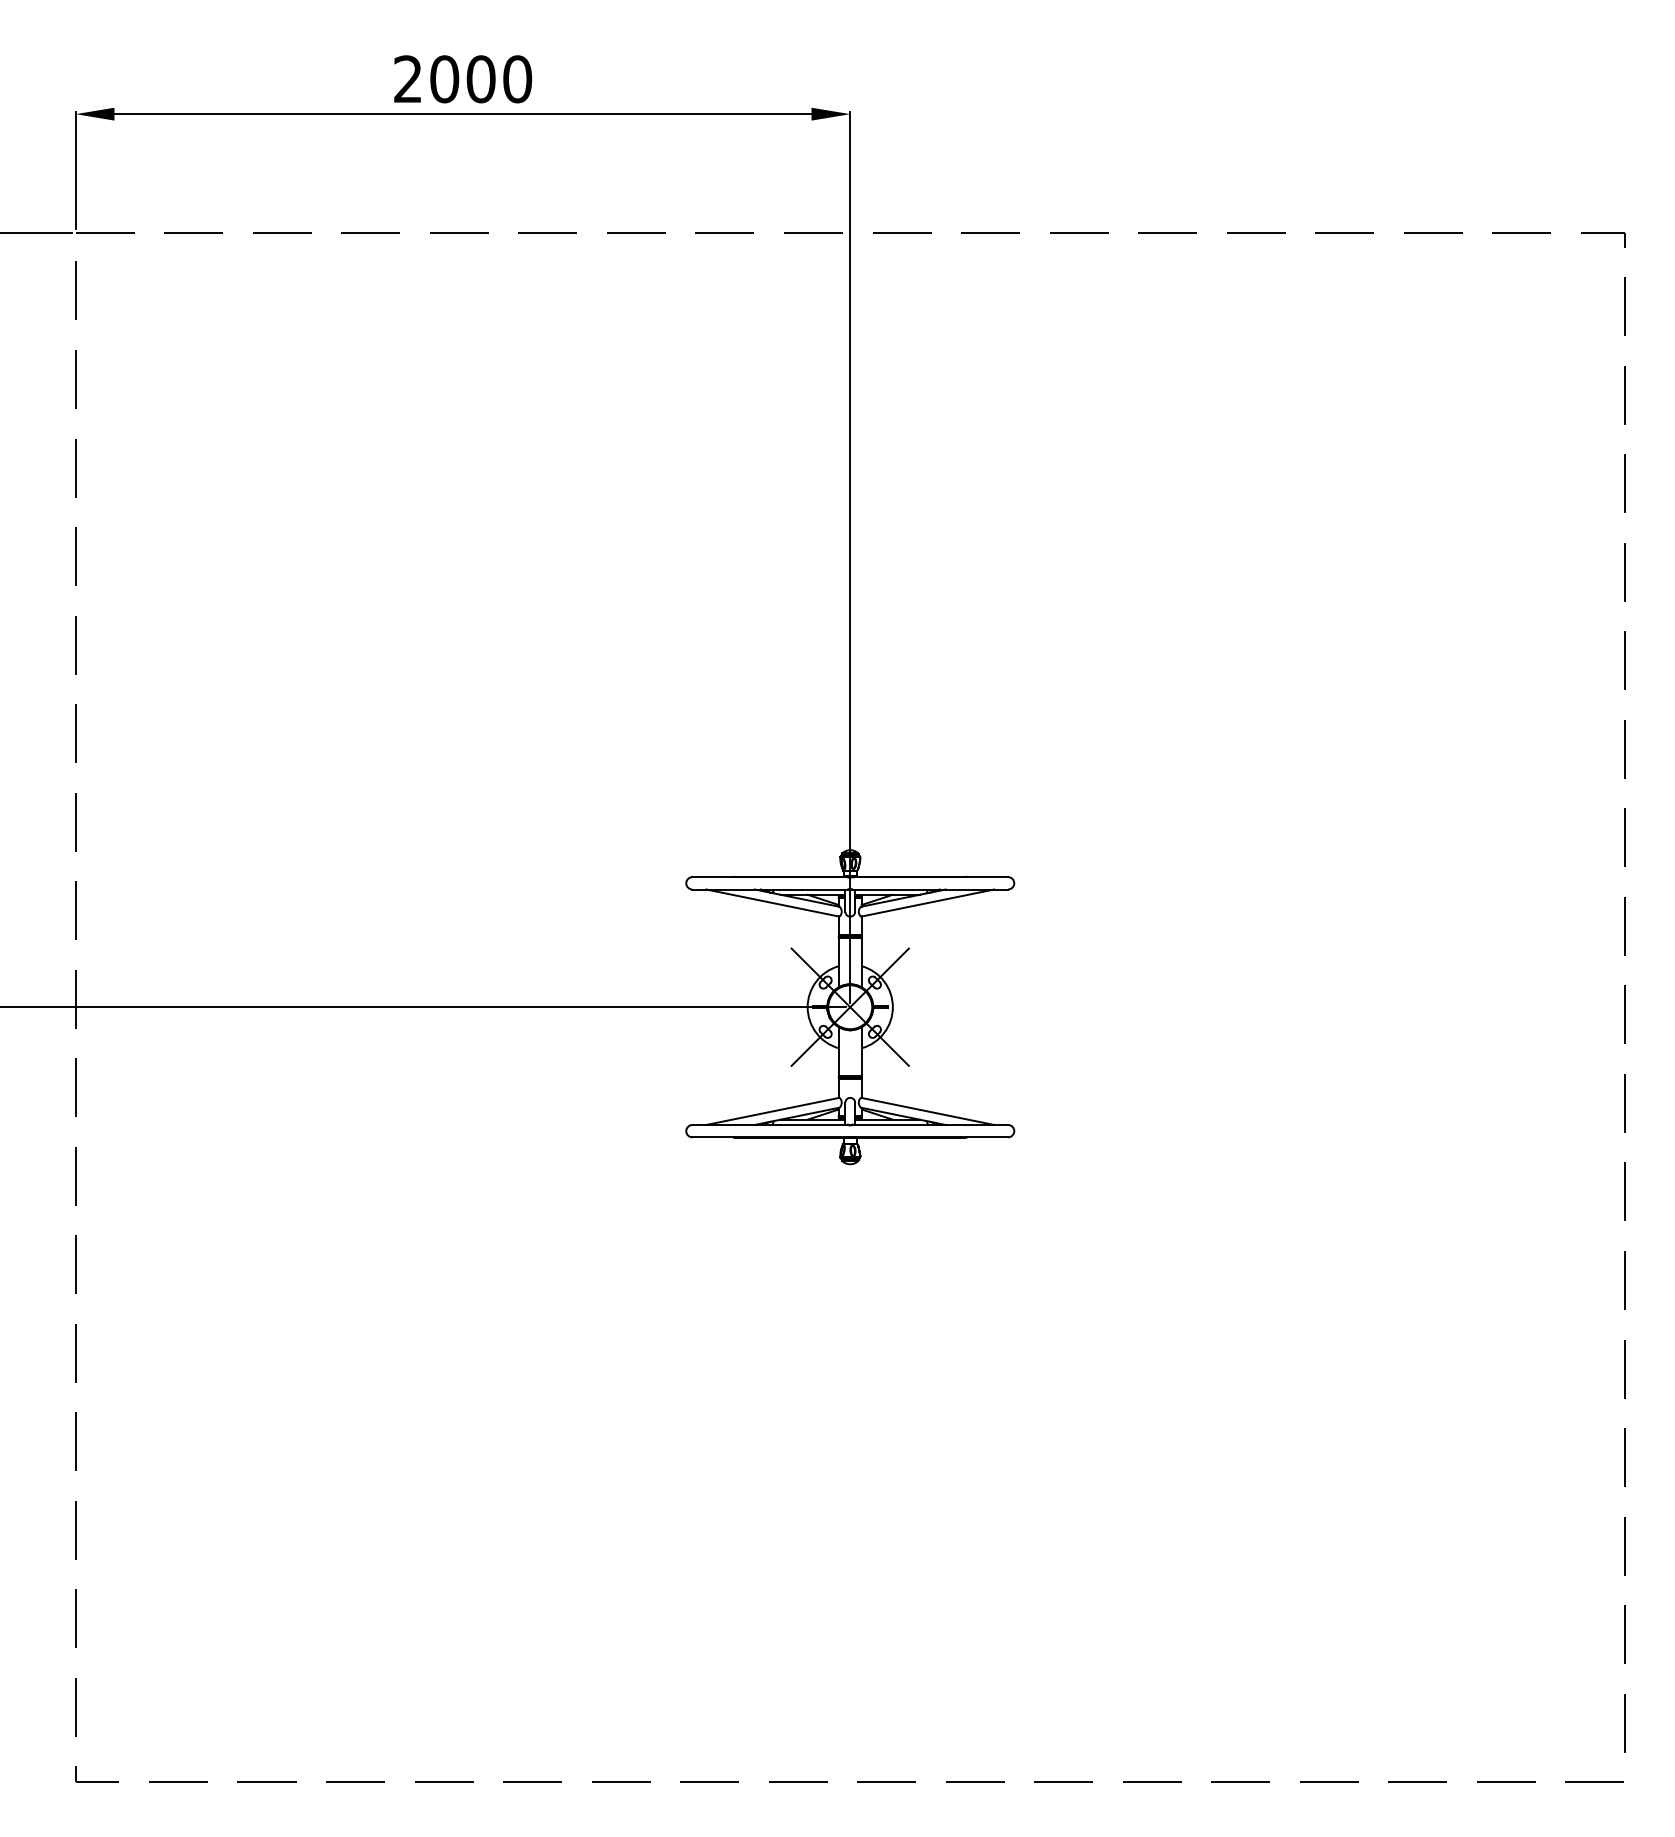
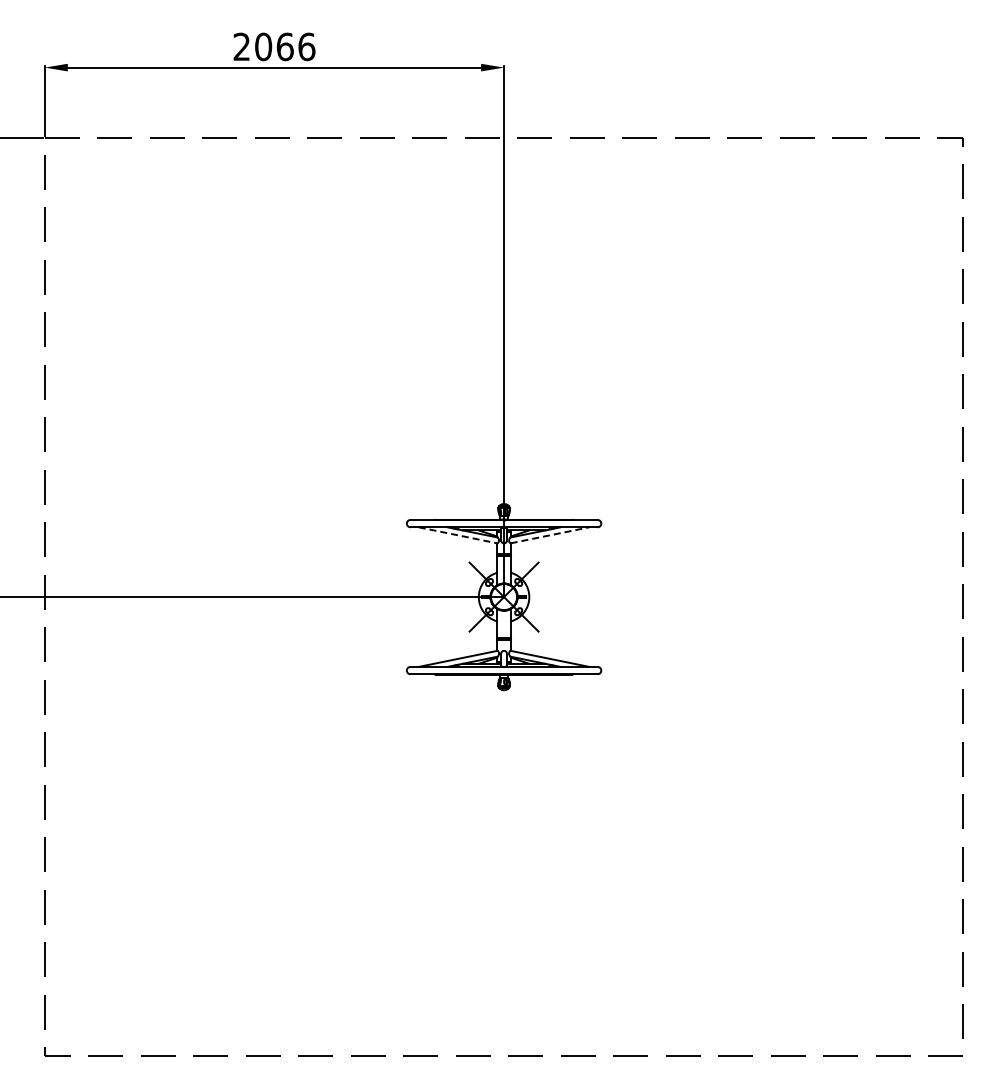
text: (498, 78) -> (295, 46), 2000 -> 2066
line: (773, 903) -> (458, 535), solid -> dashed
line: (928, 903) -> (550, 535), solid -> dashed

